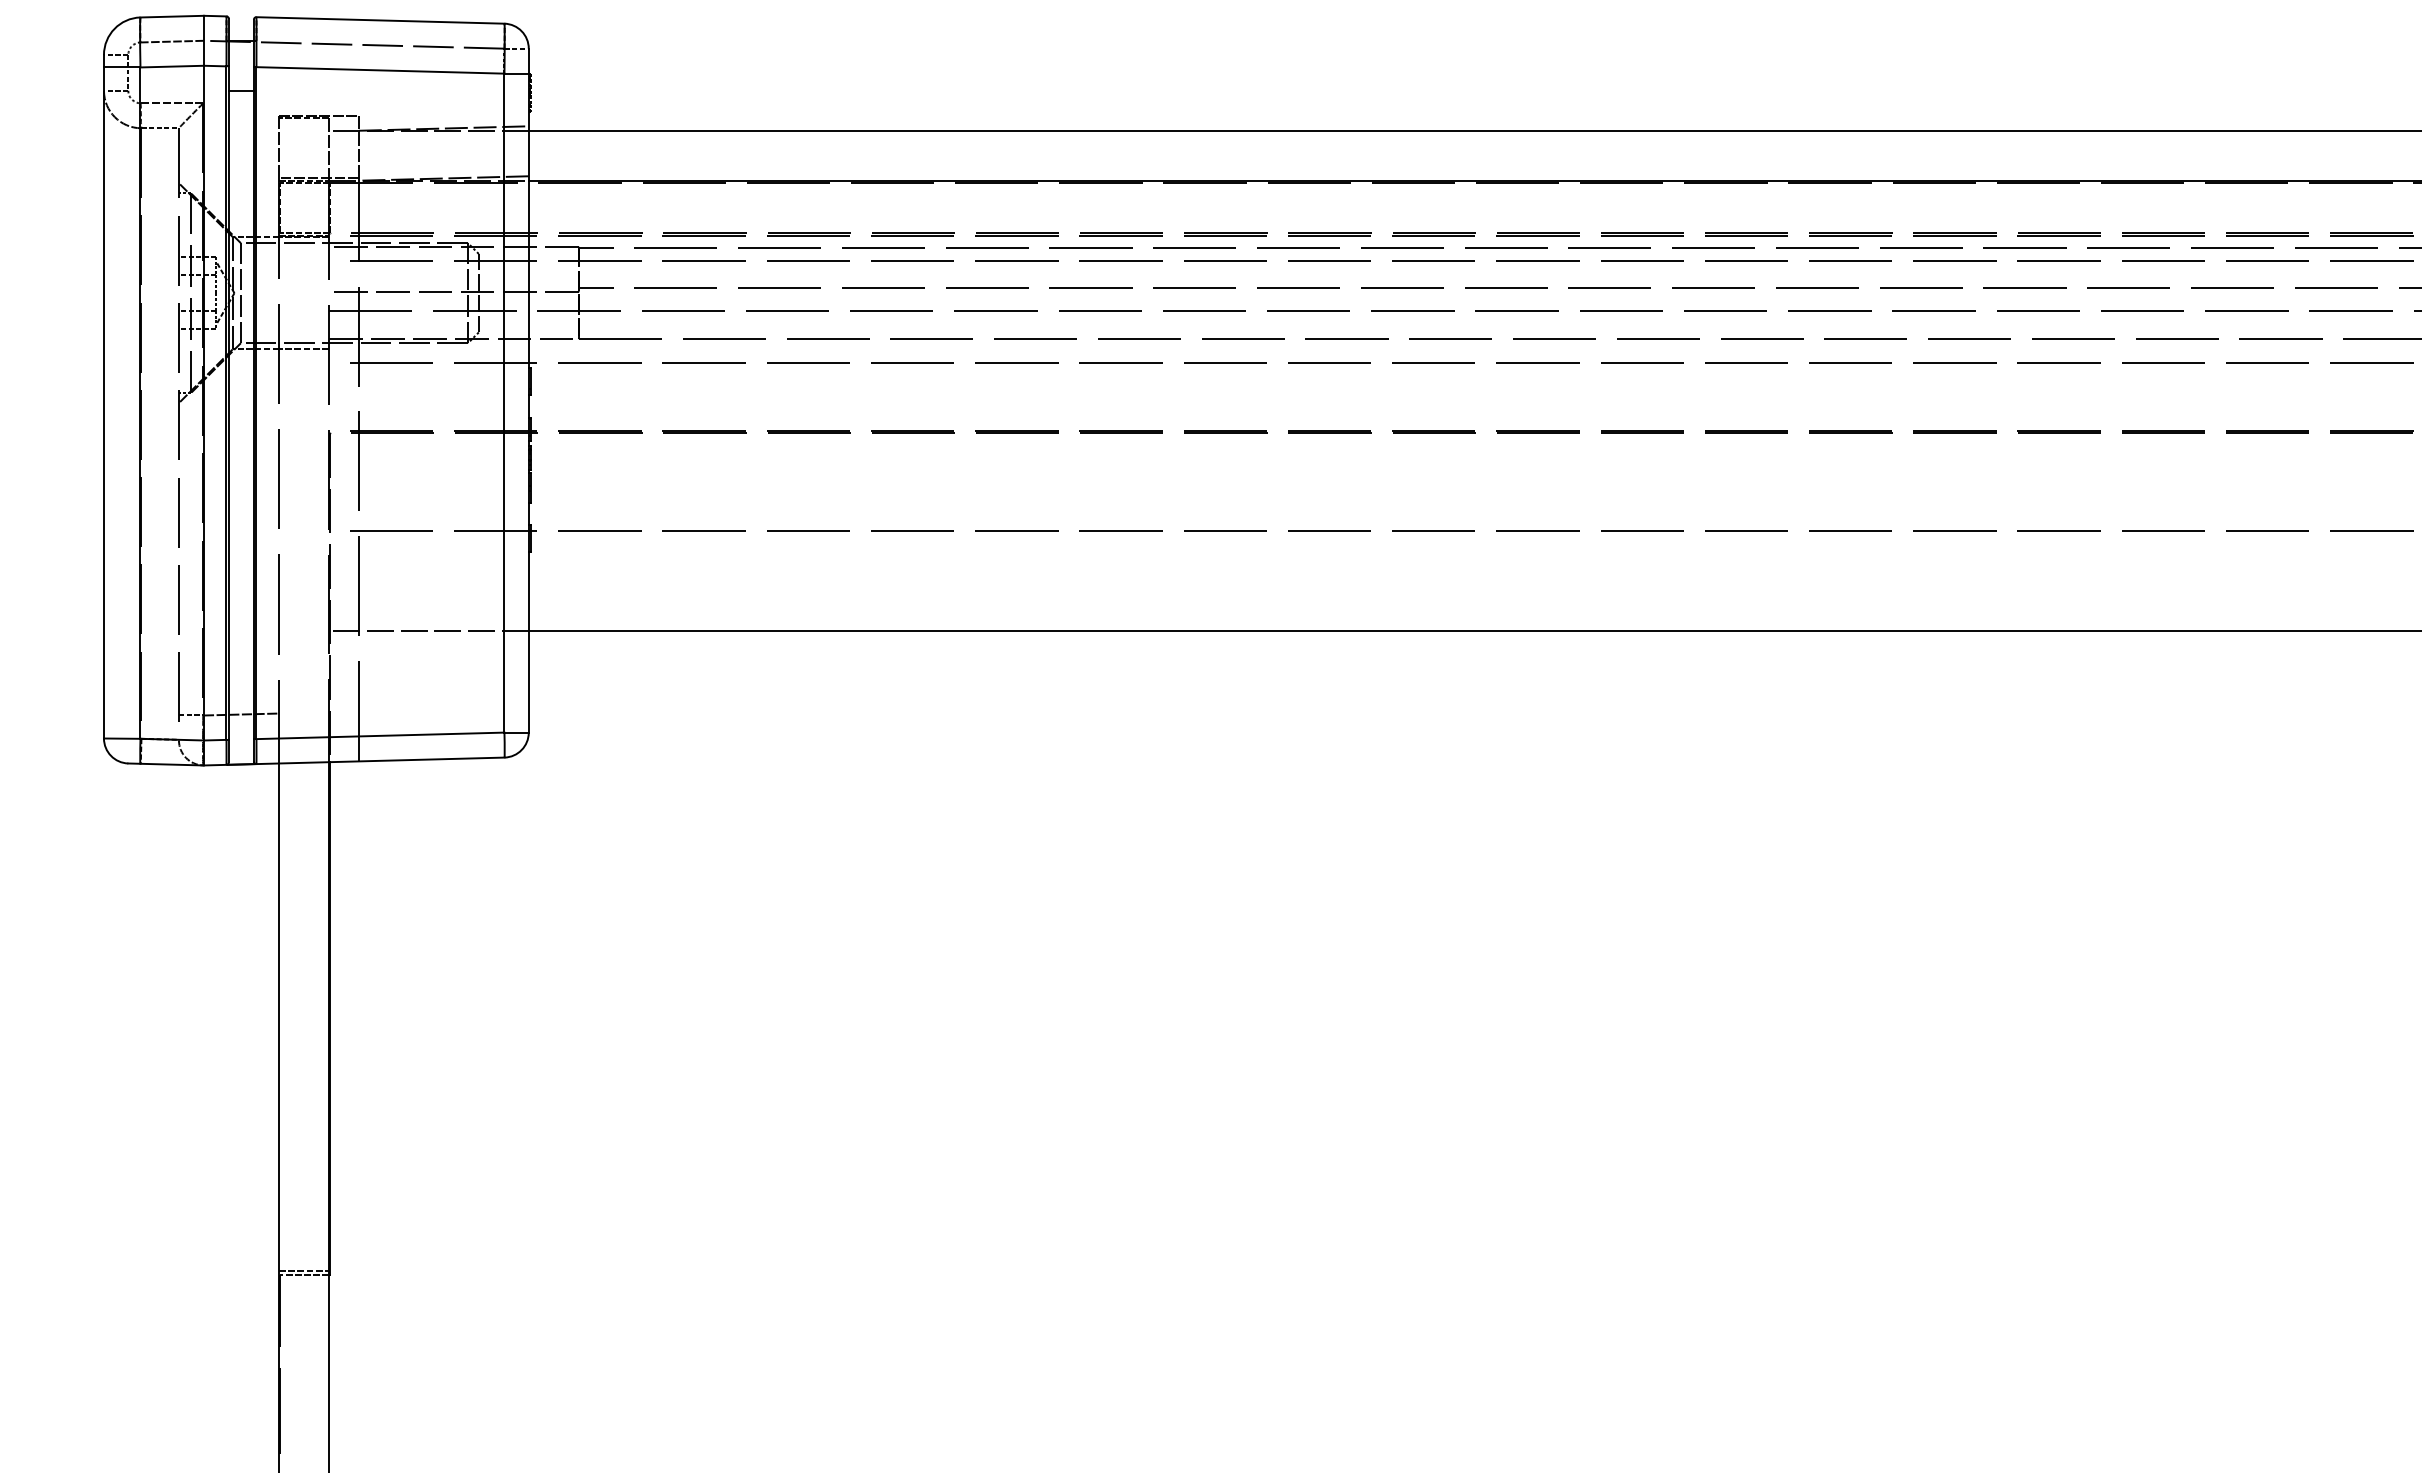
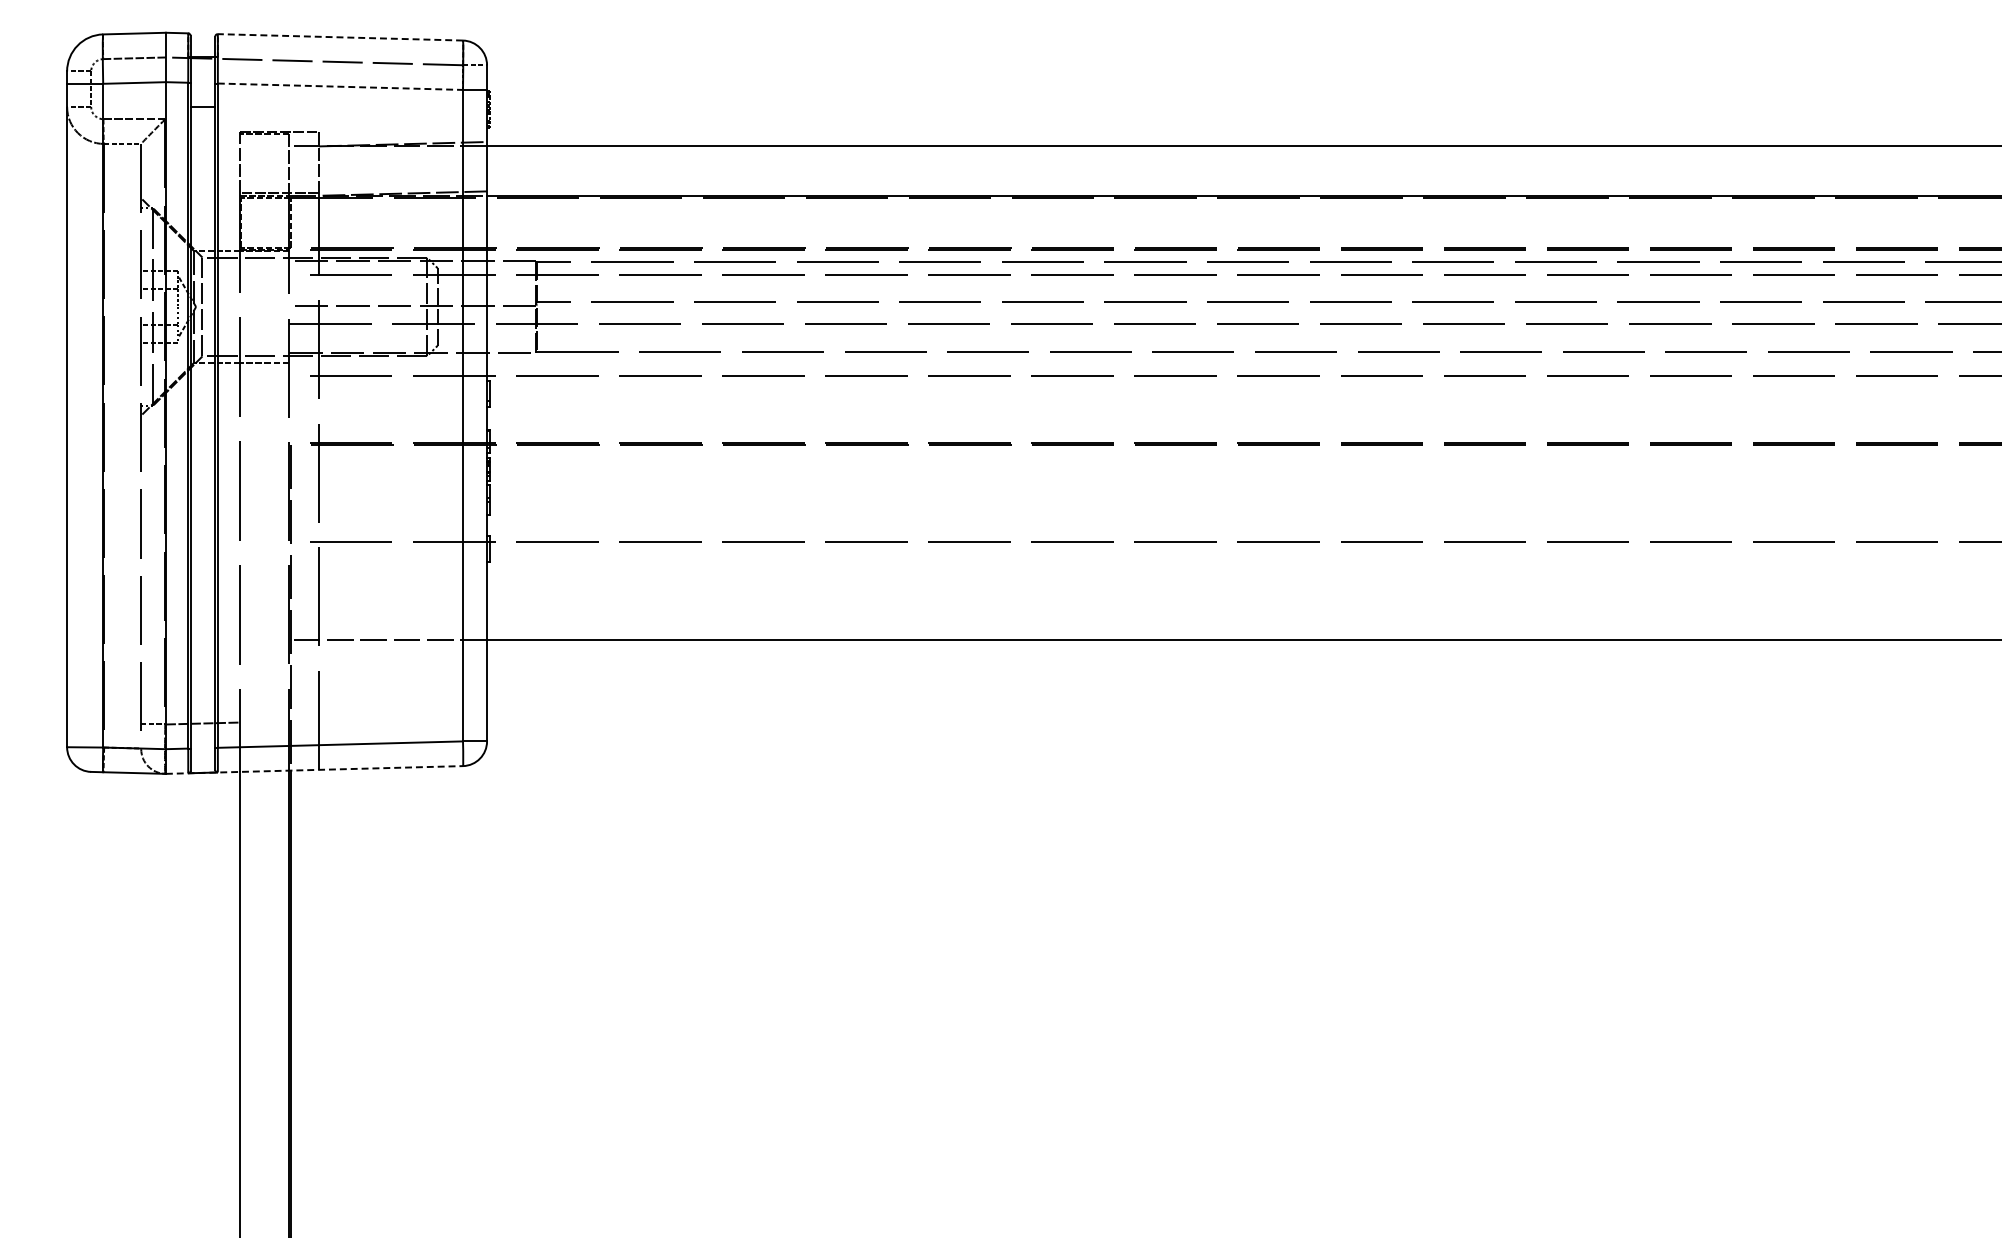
line: (379, 20) -> (339, 37), solid -> dashed
line: (380, 70) -> (340, 86), solid -> dashed
line: (354, 761) -> (314, 769), solid -> dashed

